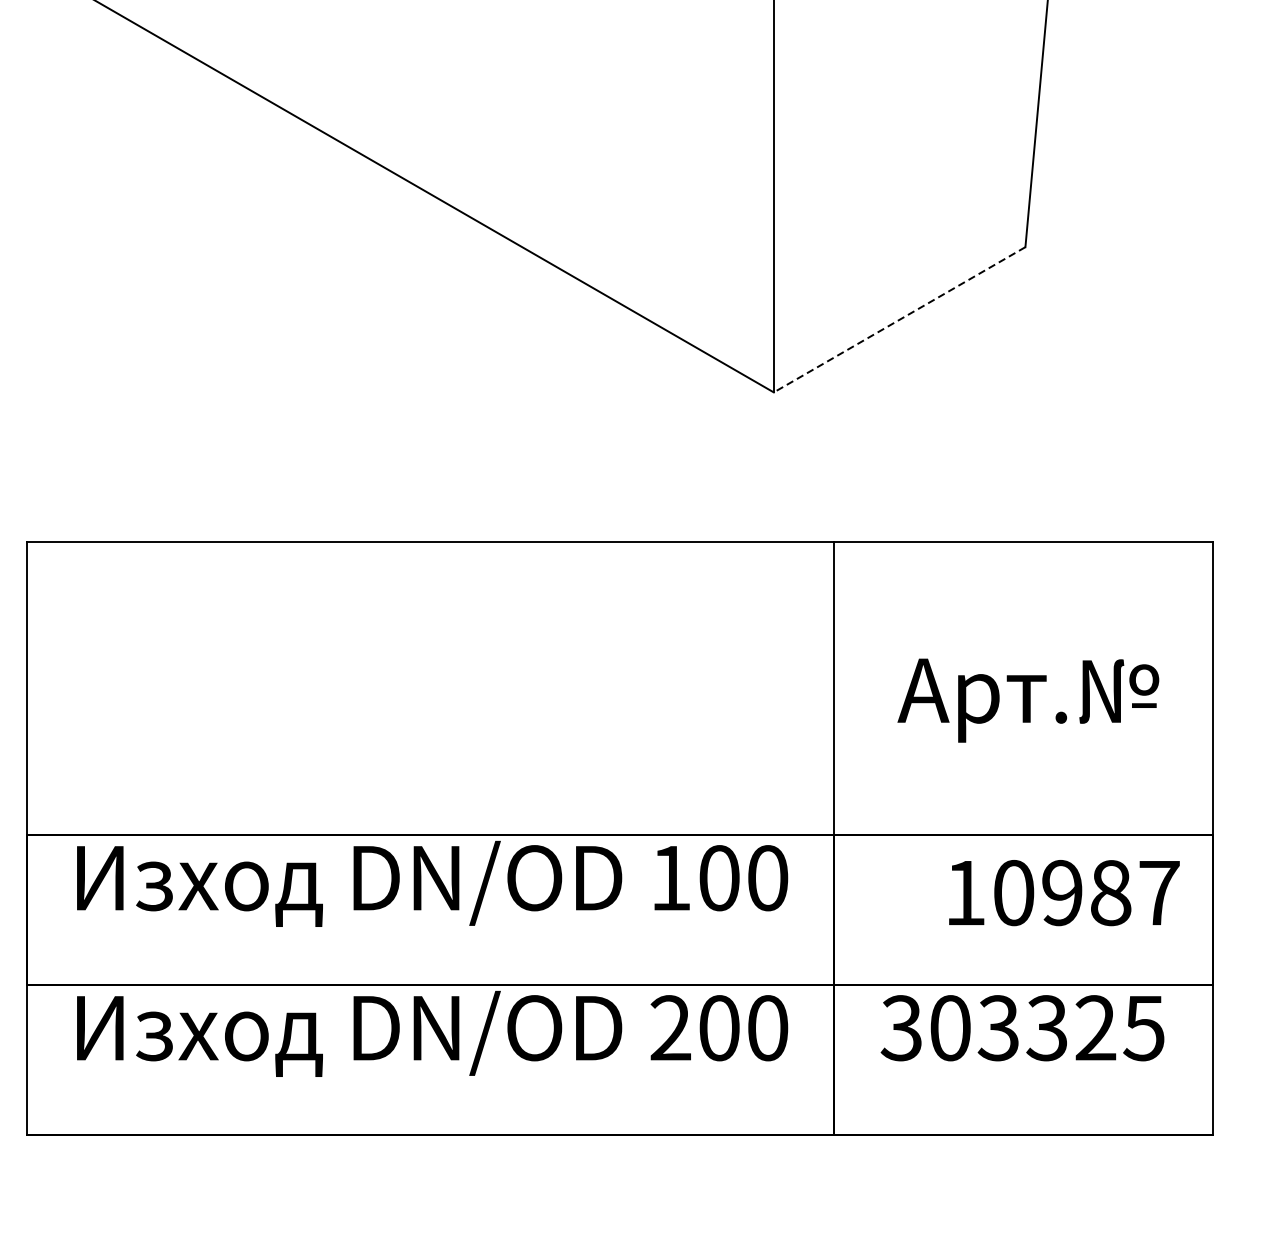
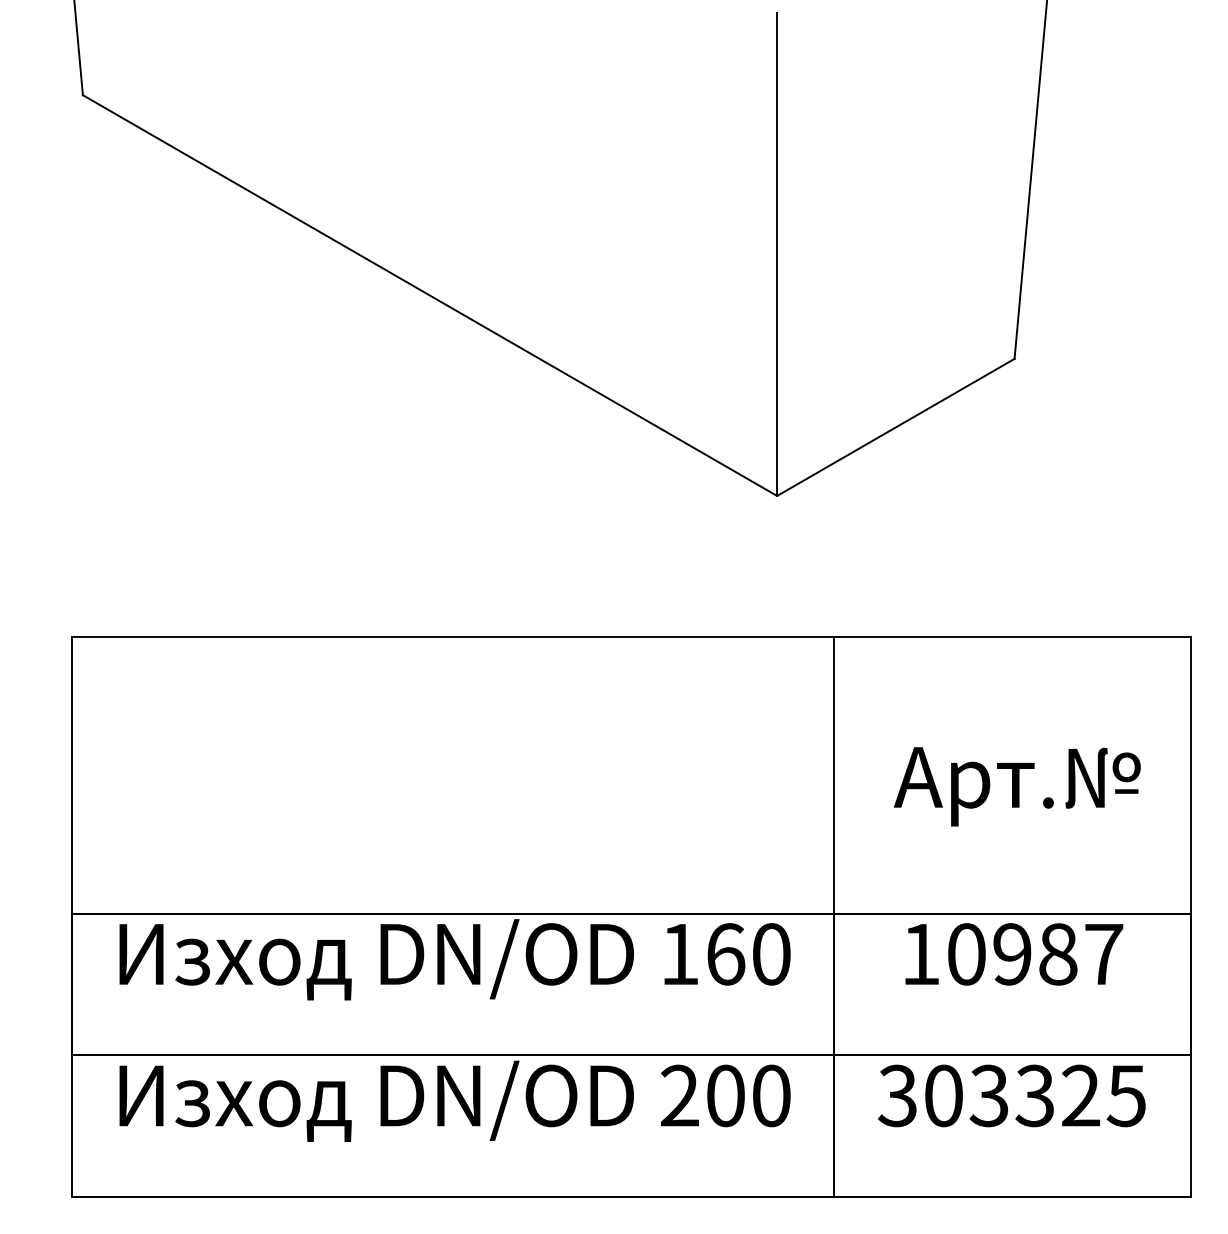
line: (899, 319) -> (895, 427), dashed -> solid
text: (720, 878) -> (726, 954), 100 -> 160
text: (1064, 893) -> (1014, 954), moved

